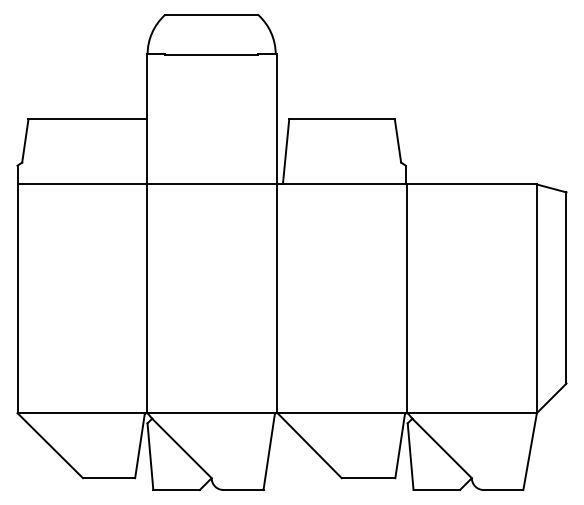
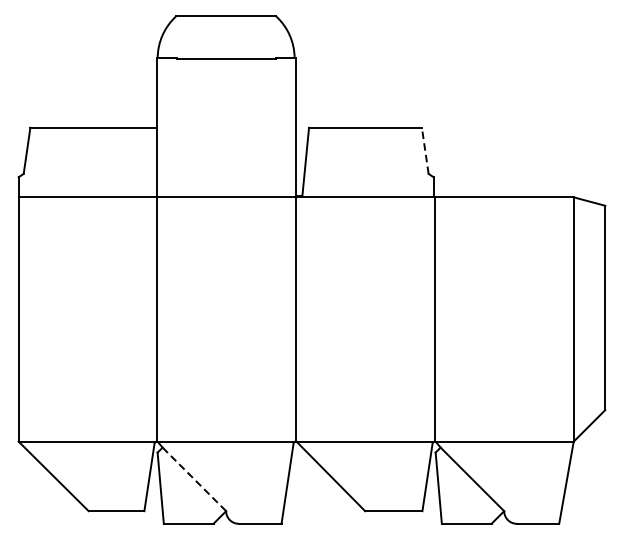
line: (398, 141) -> (425, 151), solid -> dashed
line: (182, 448) -> (194, 479), solid -> dashed

